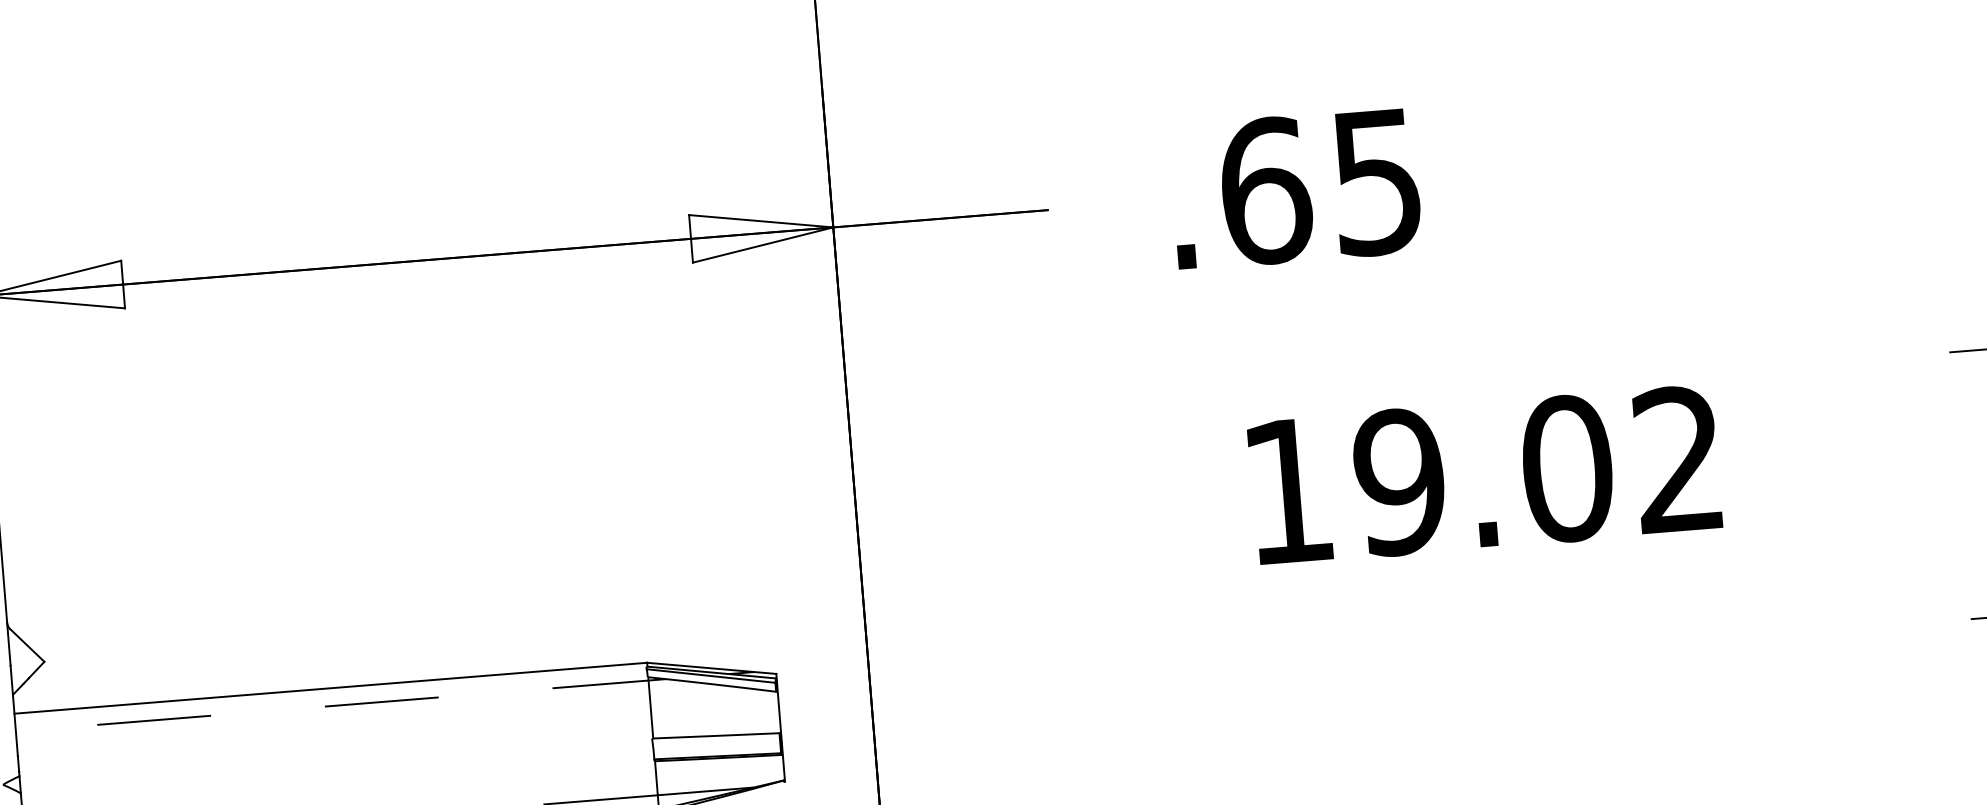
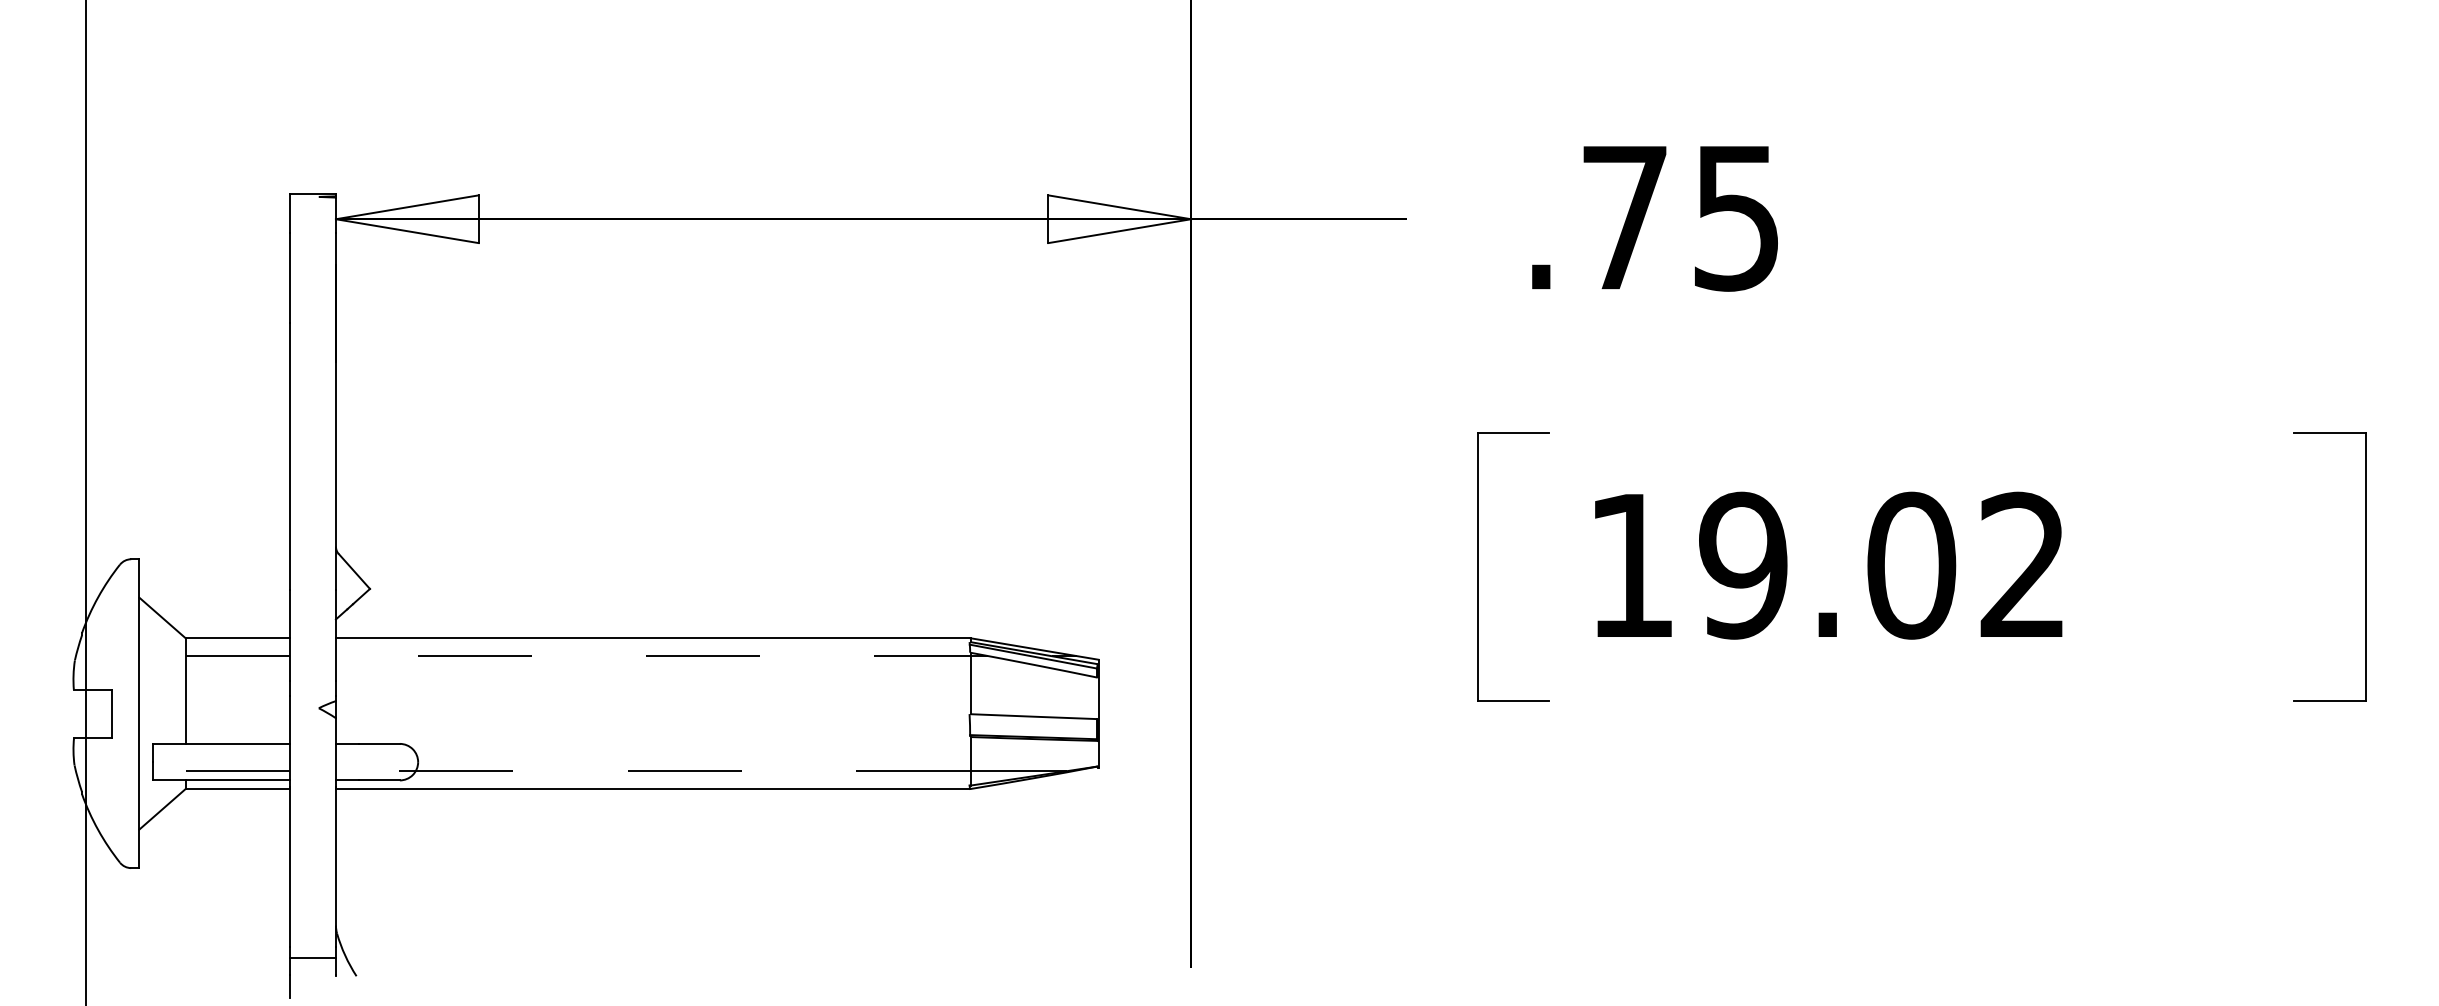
text: (1266, 190) -> (1625, 217), .65 -> .75
text: (1484, 475) -> (1828, 565), moved
part: (1147, 550) -> (1478, 566), added

